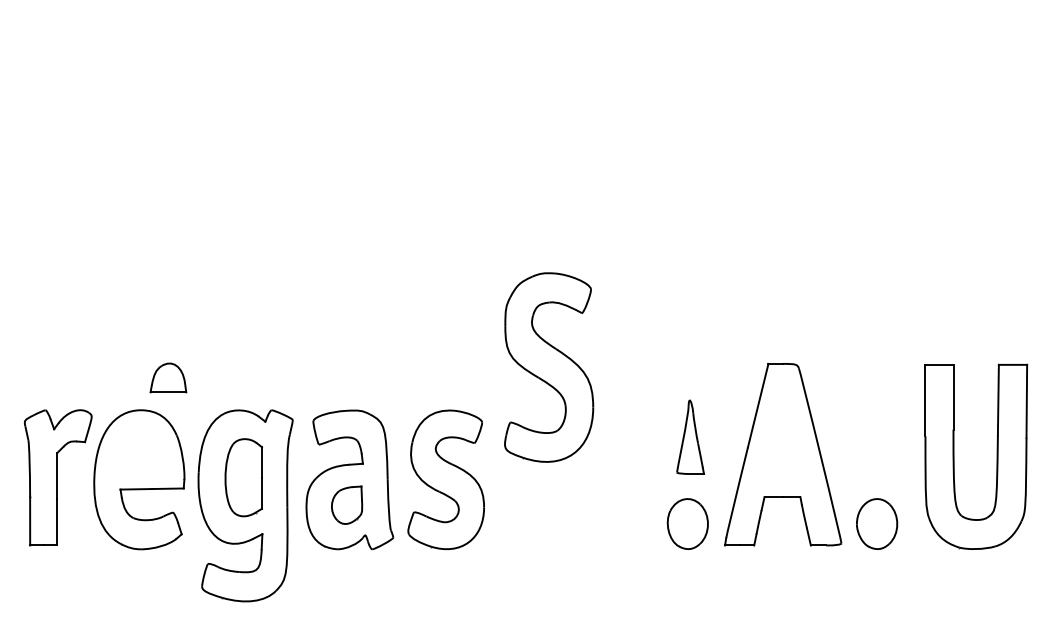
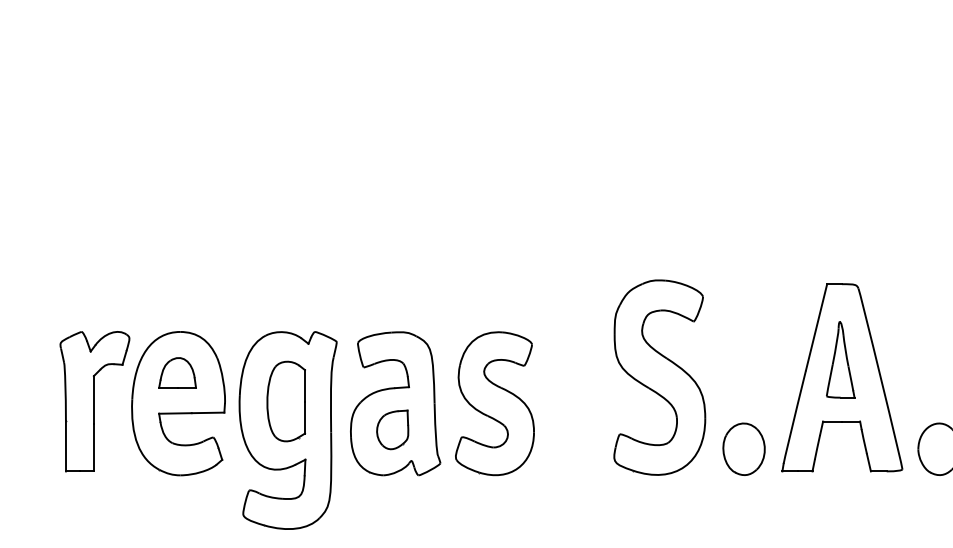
part: (549, 367) -> (660, 377), moved
part: (168, 377) -> (177, 372), moved
part: (690, 436) -> (840, 359), moved

